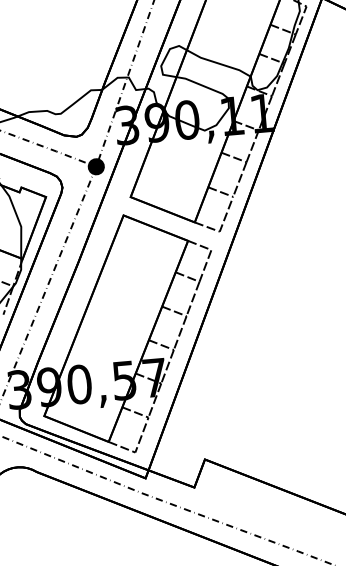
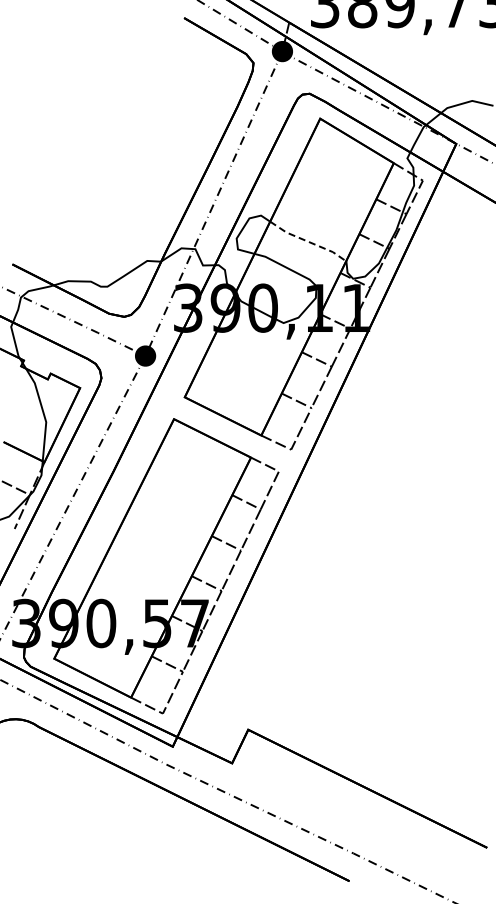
line: (219, 63) -> (308, 241), solid -> dashed

